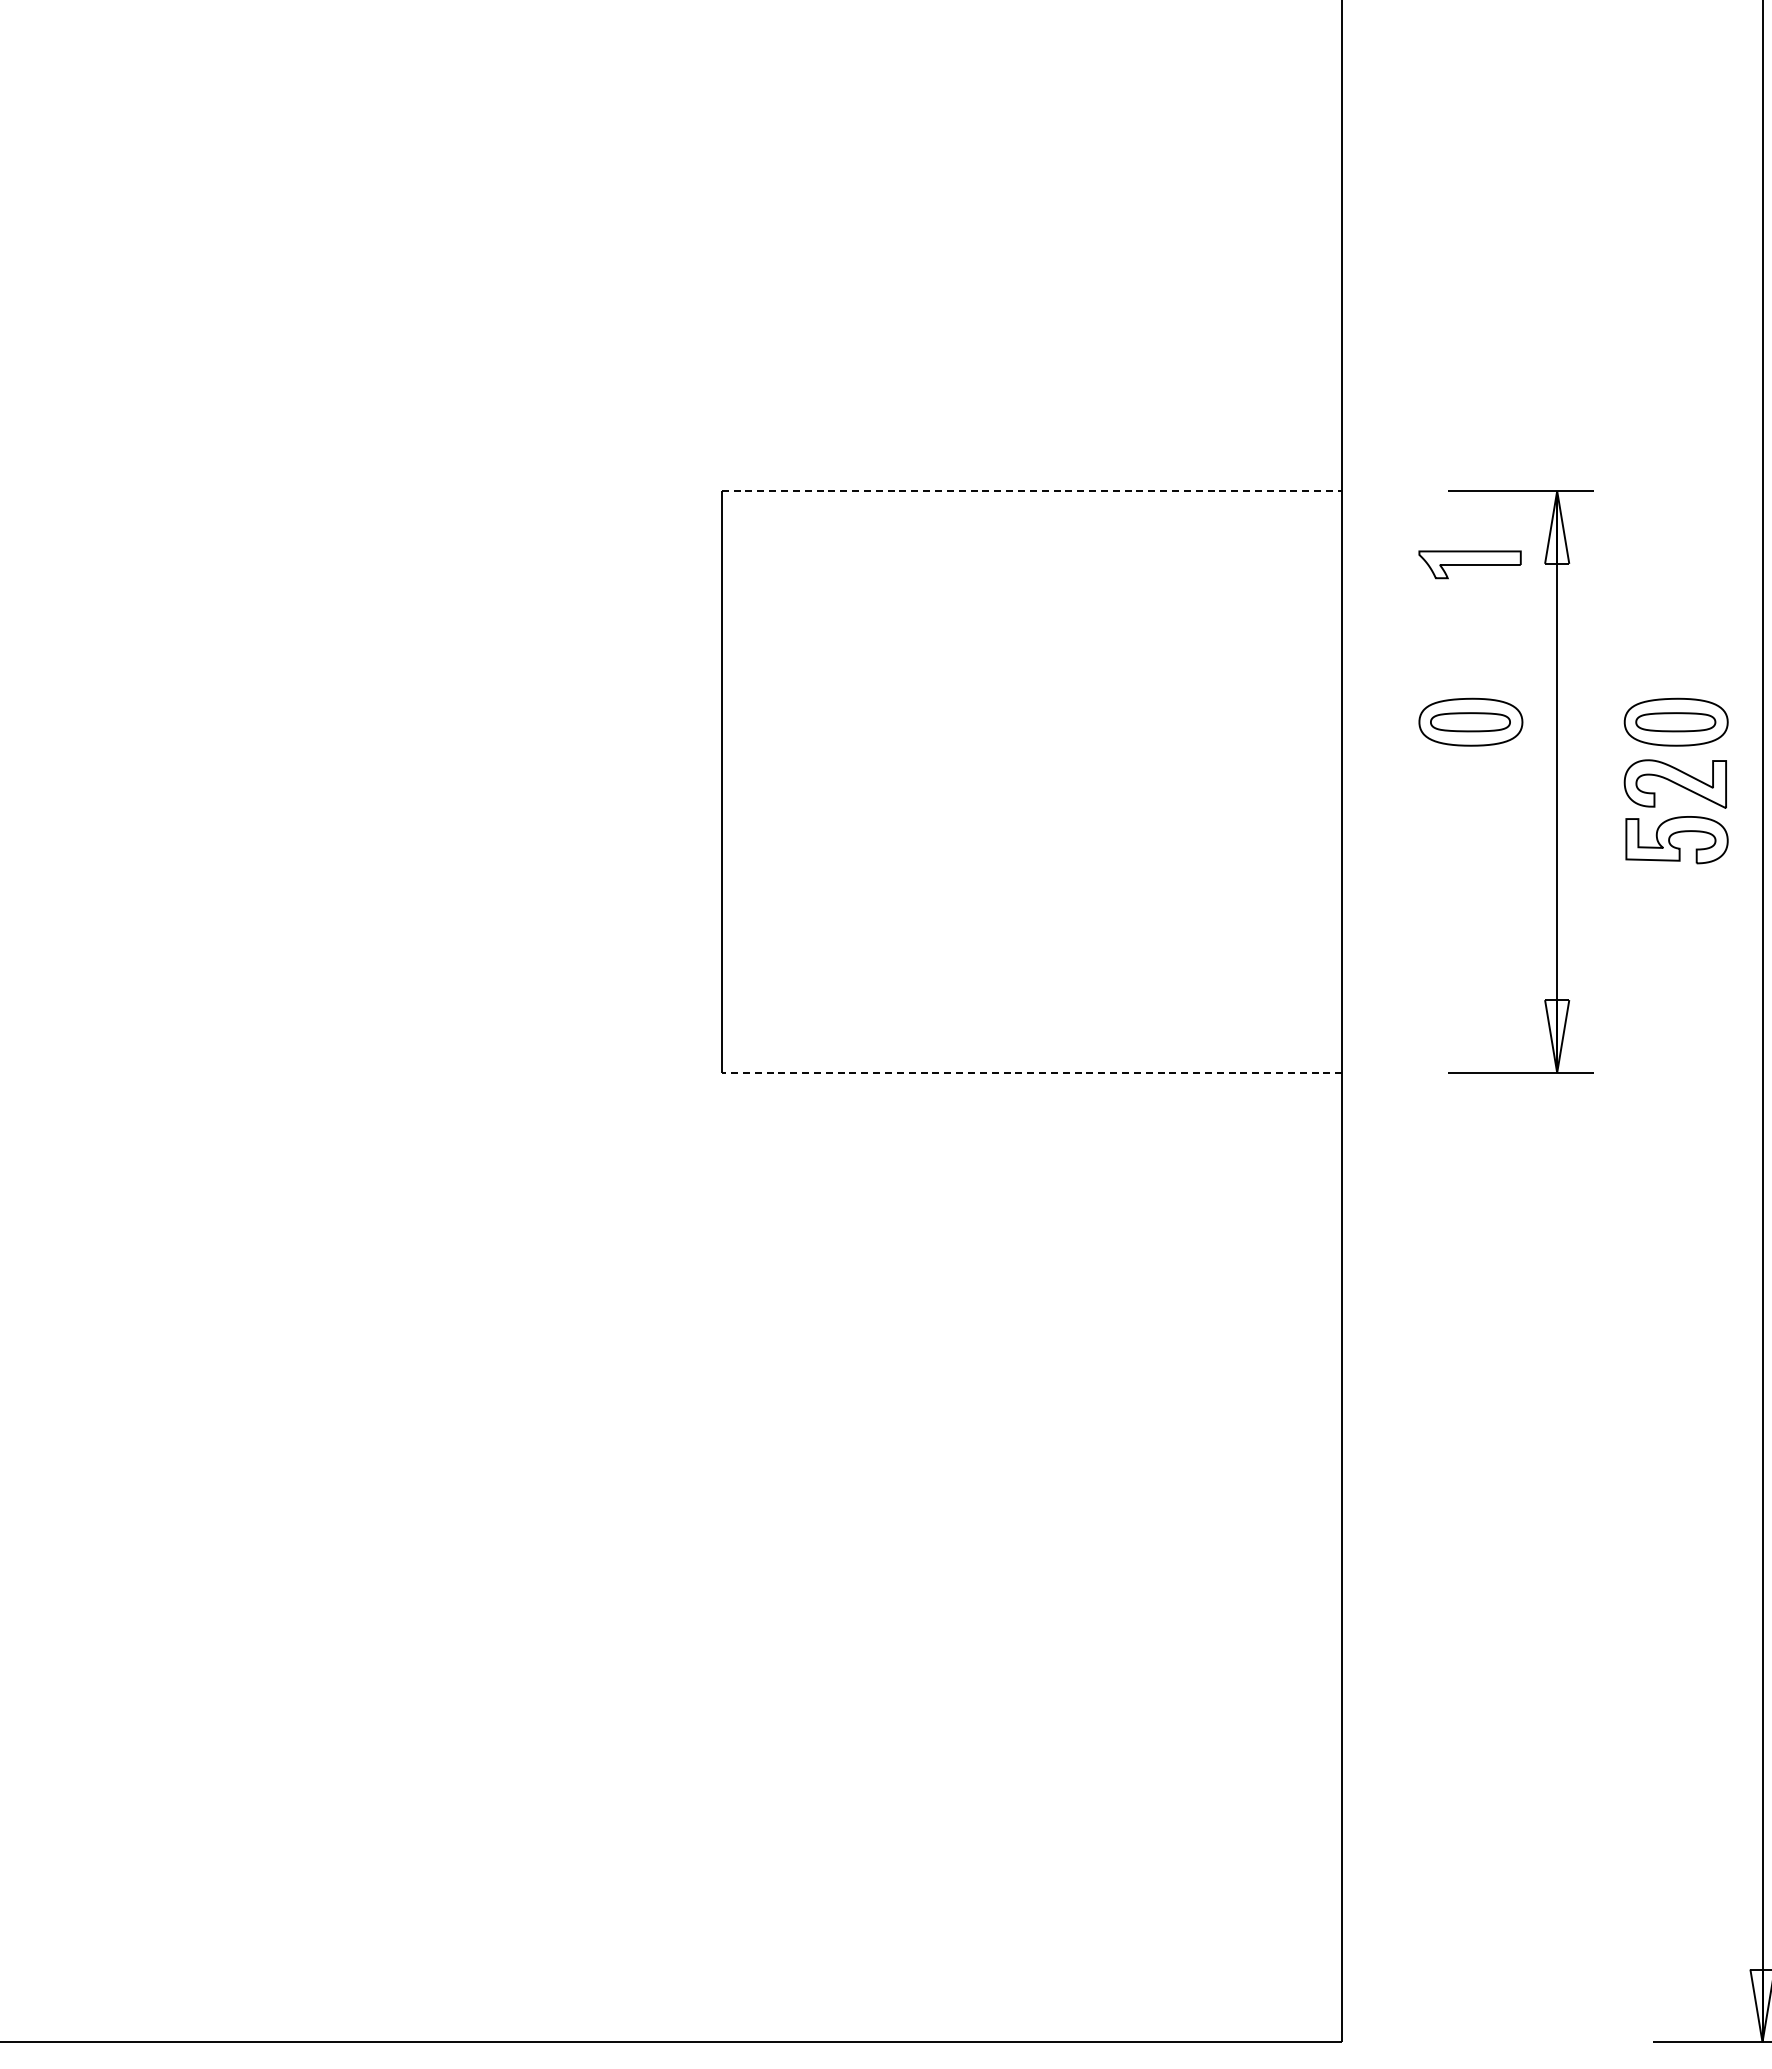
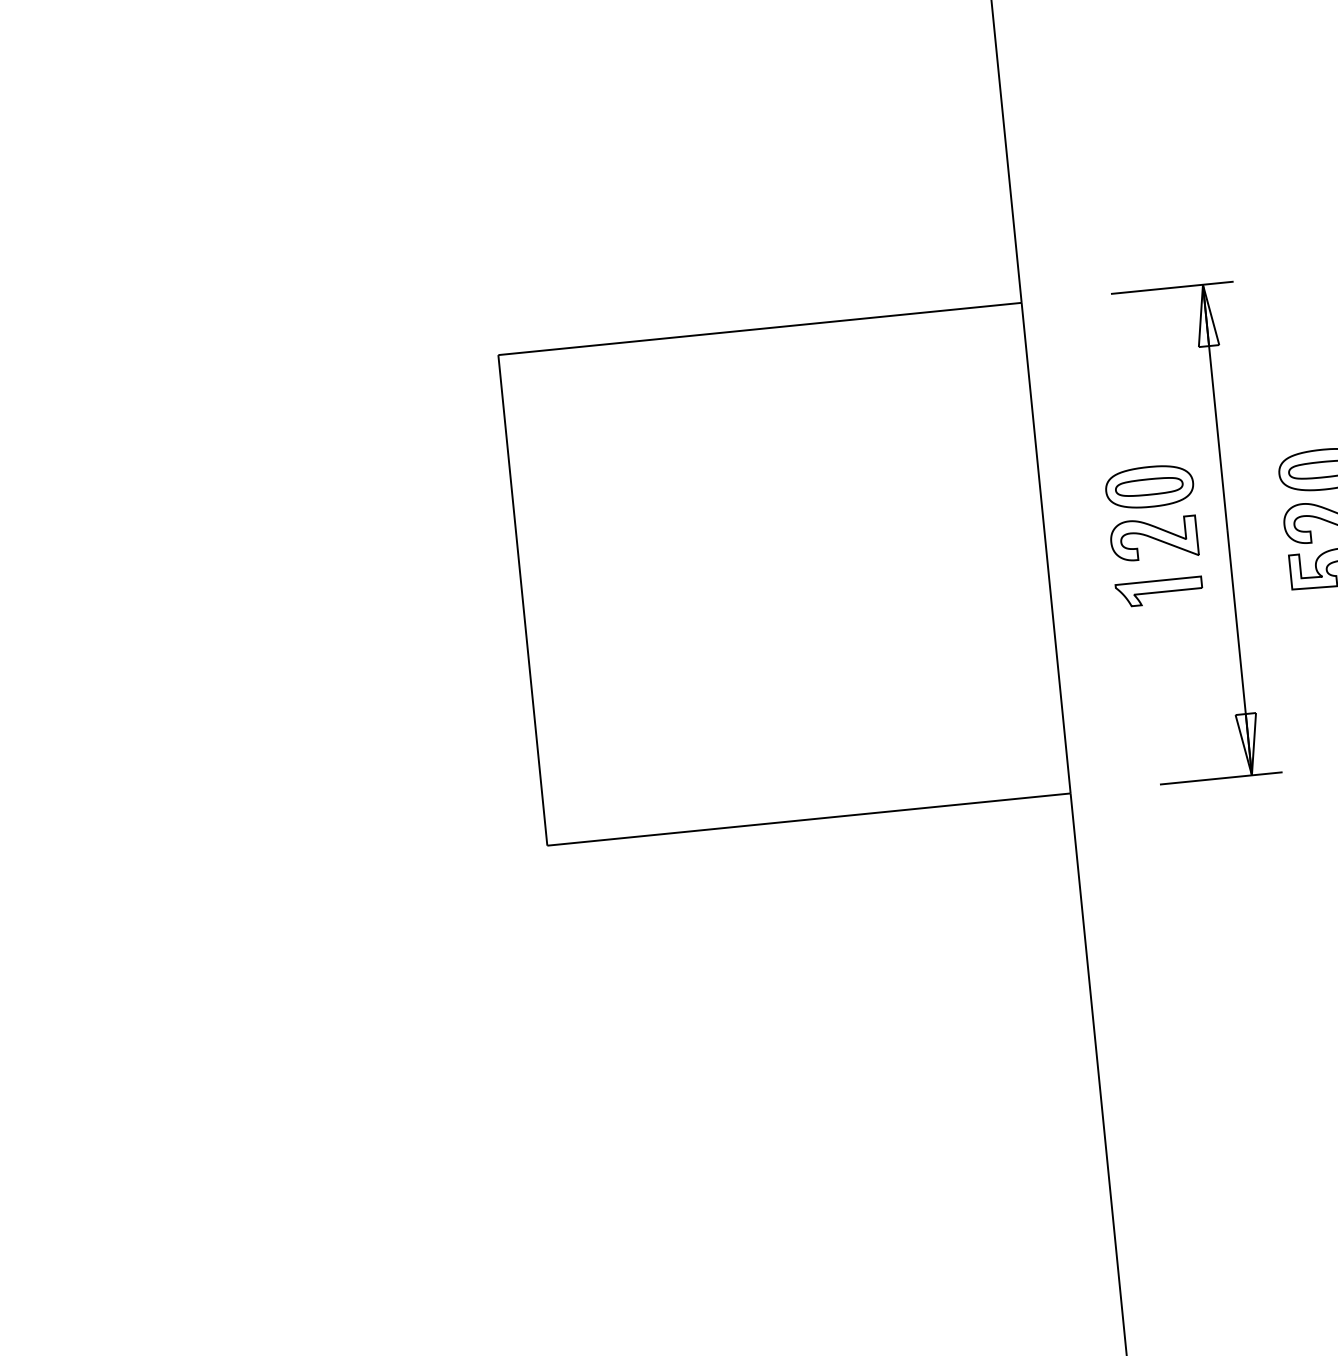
line: (1032, 491) -> (760, 329), dashed -> solid
part: (1469, 564) -> (1158, 591), moved
part: (1469, 783) -> (1153, 538), added
line: (1031, 1072) -> (808, 819), dashed -> solid

